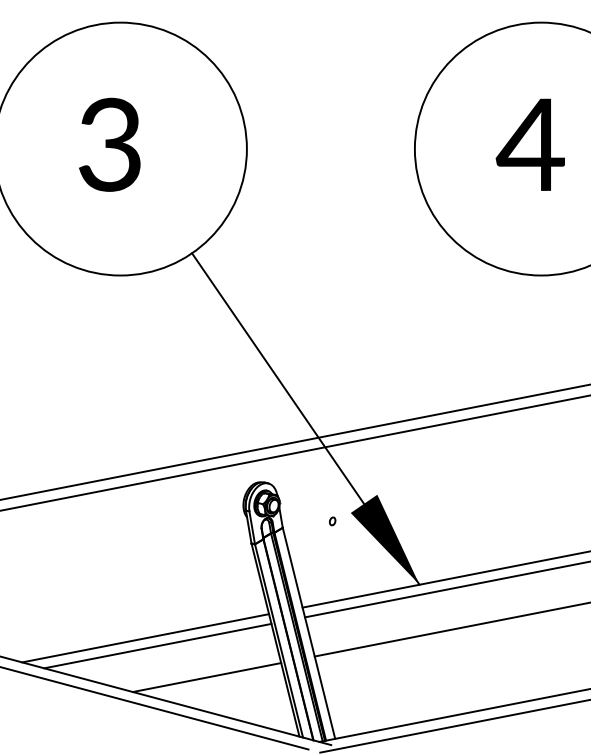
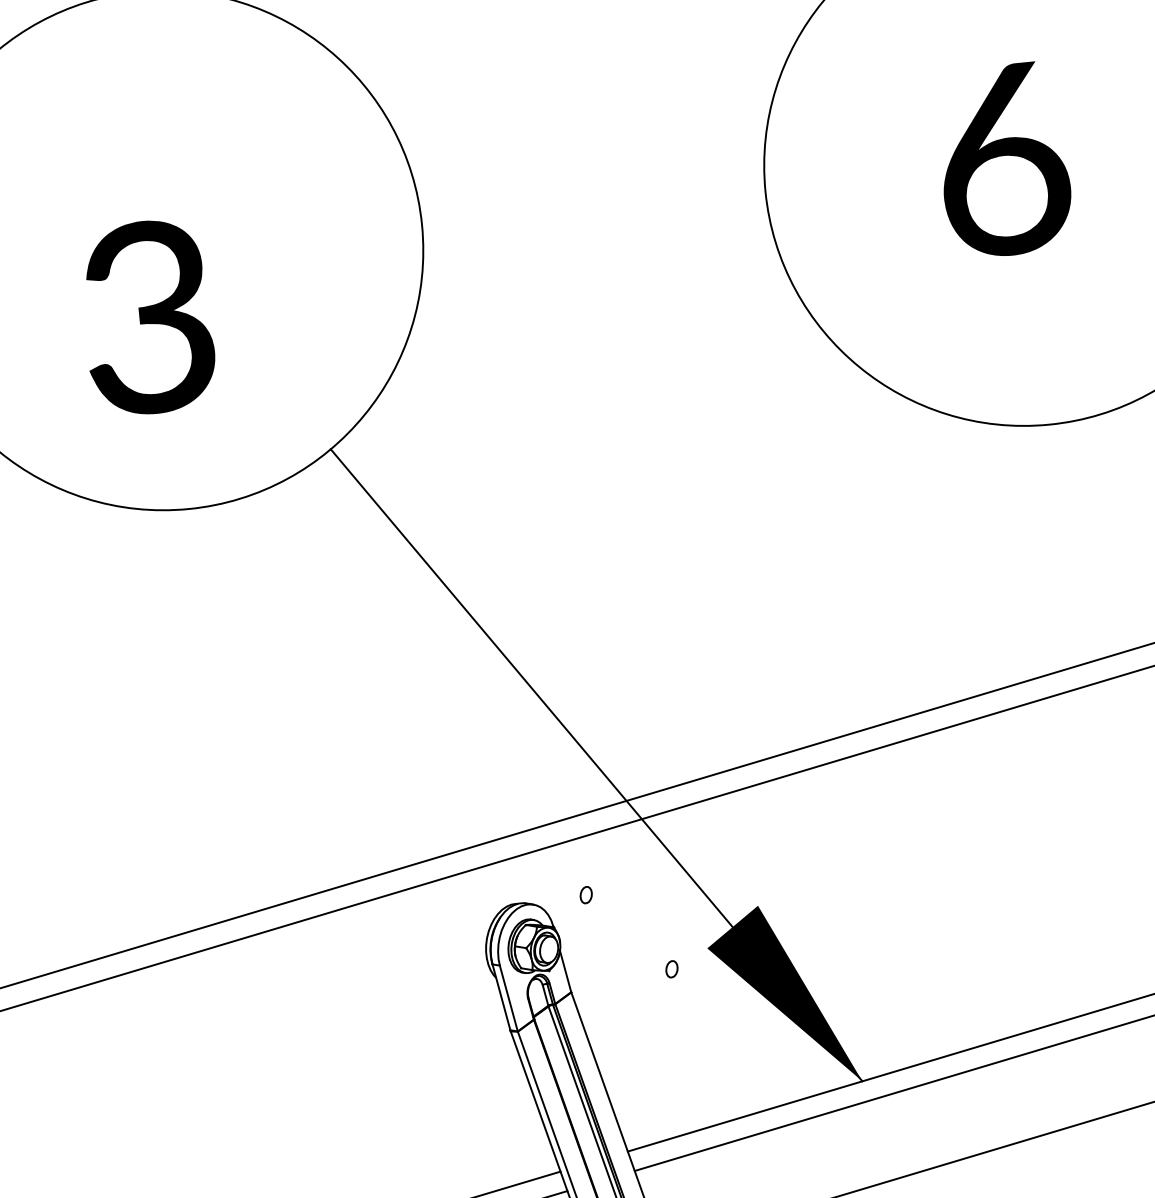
text: (109, 144) -> (147, 316), moved
text: (529, 144) -> (998, 159), 4 -> 6
part: (294, 481) -> (585, 895), added

